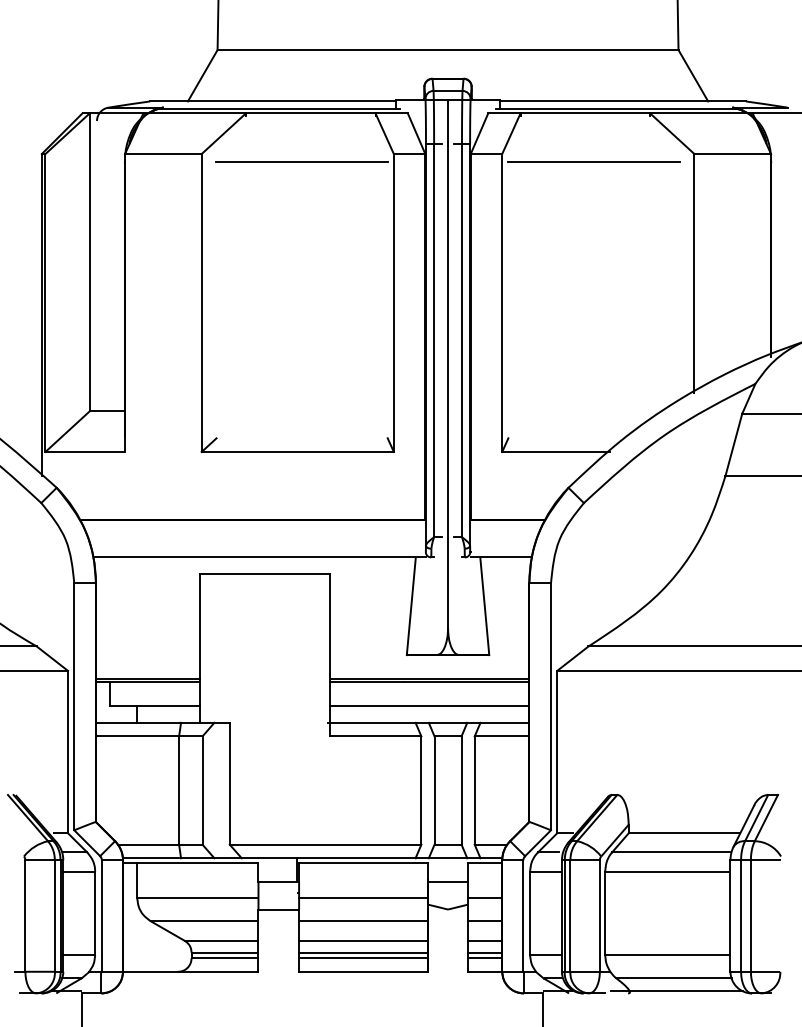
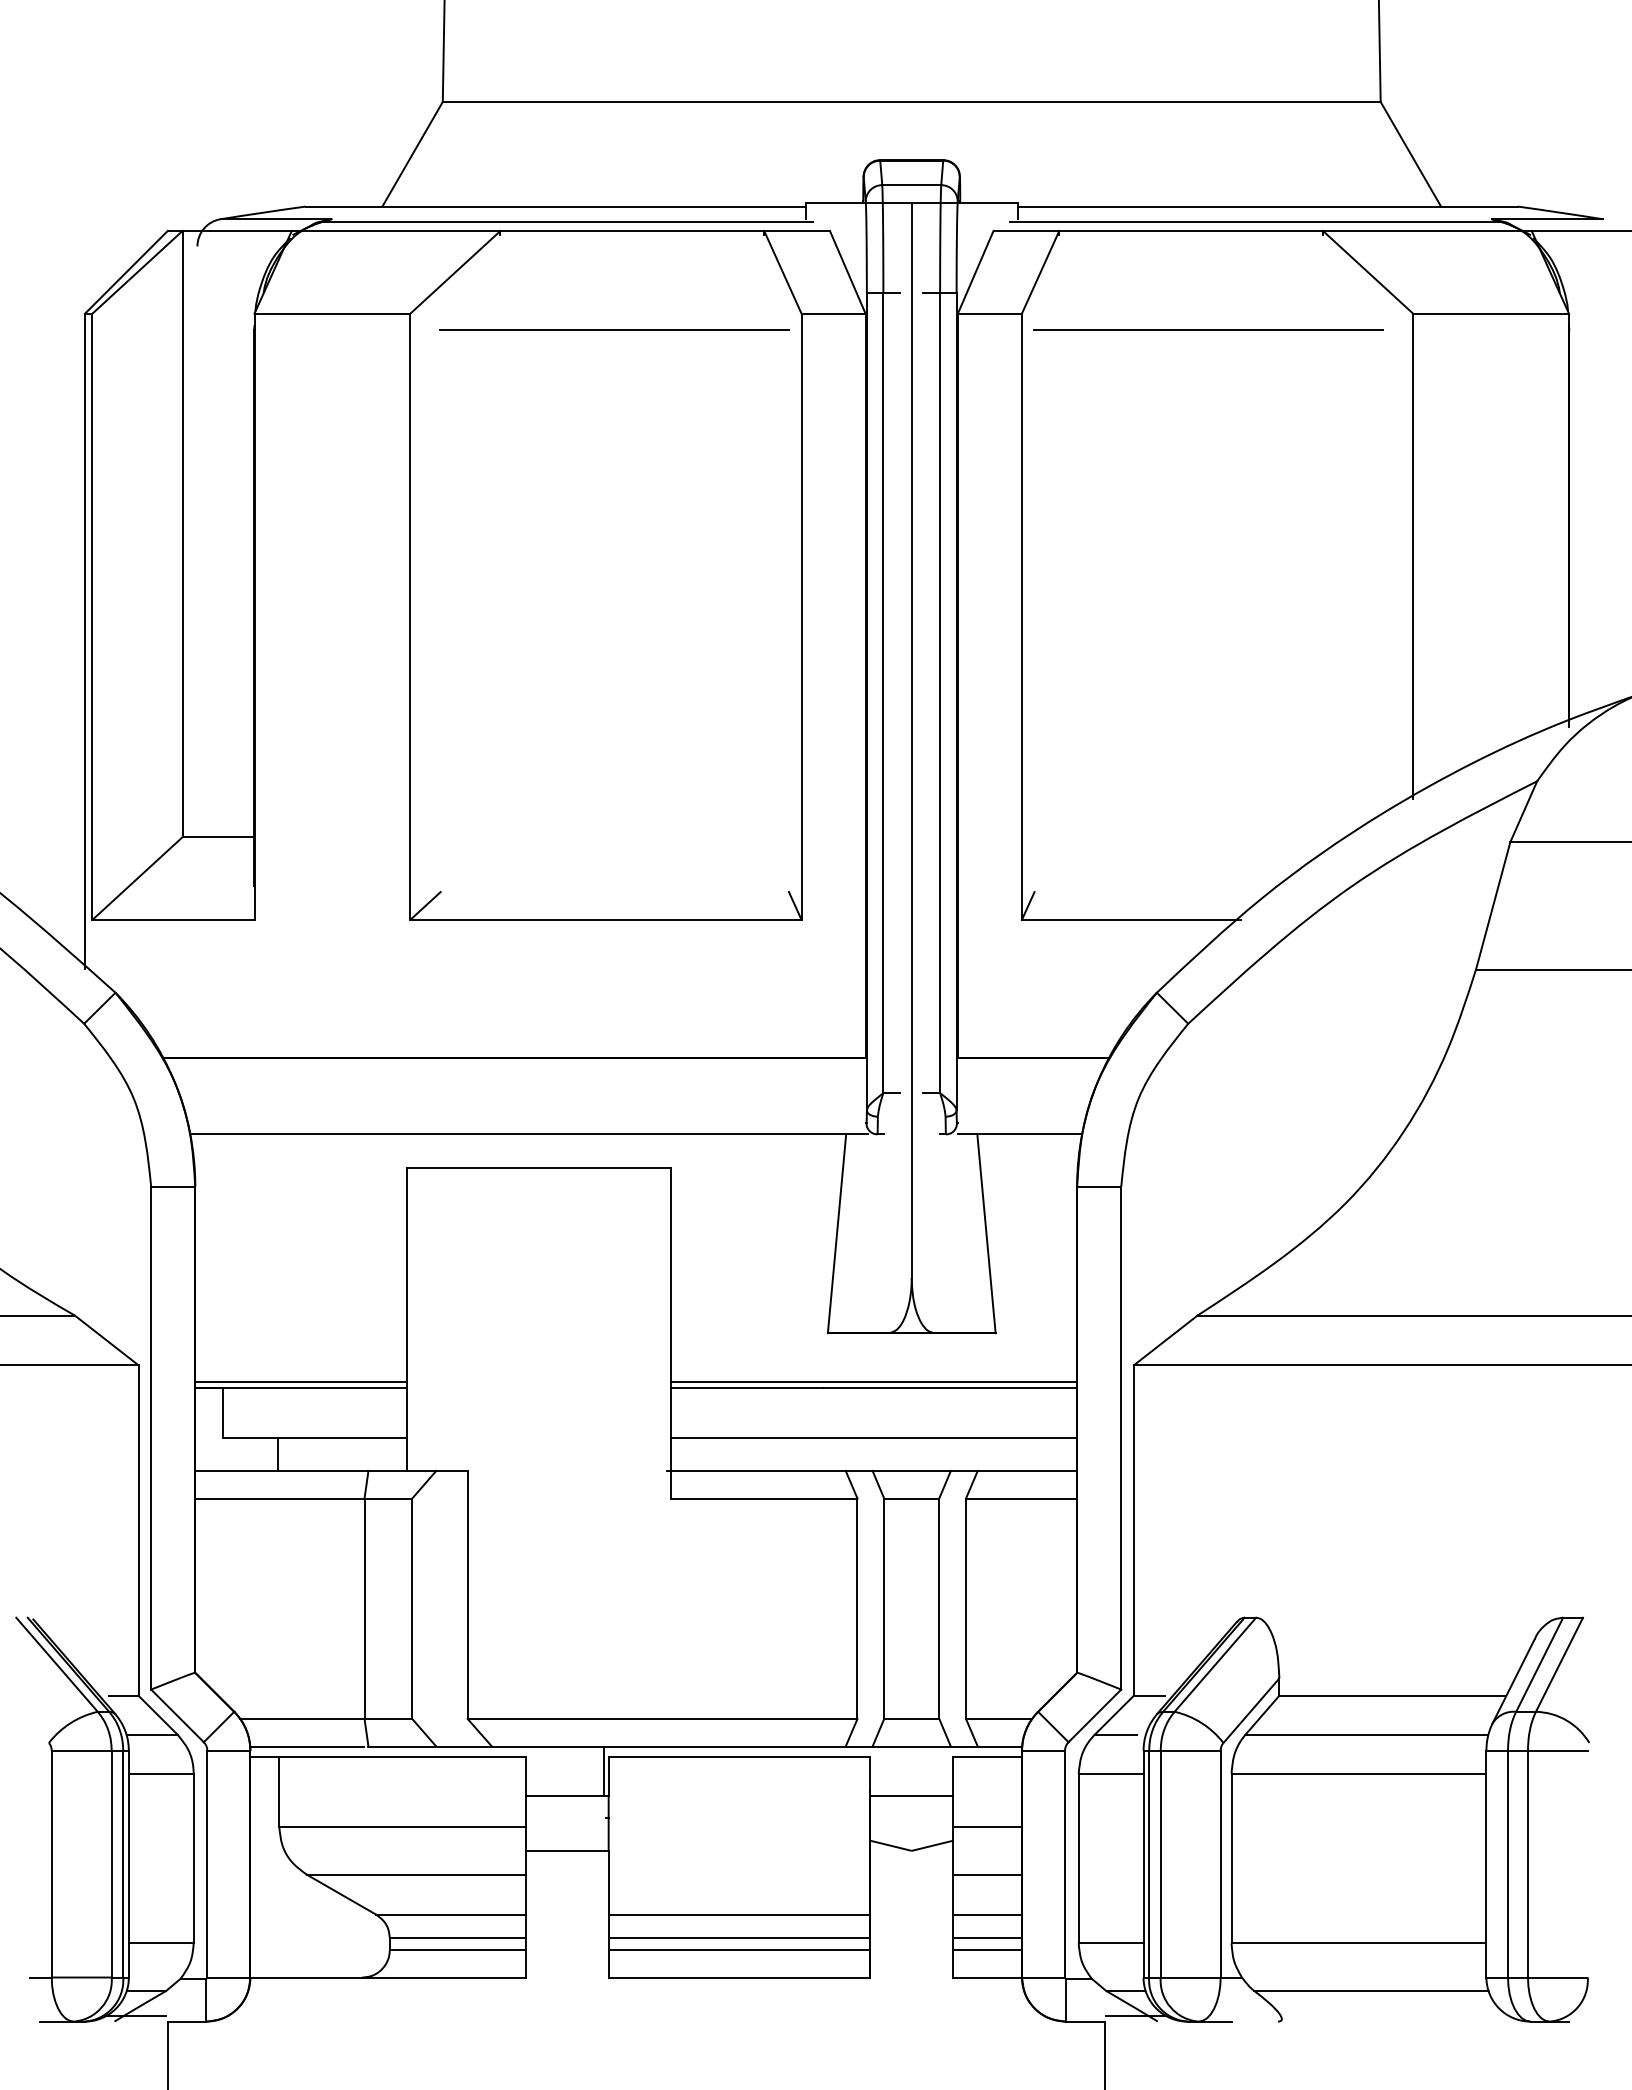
line: (363, 897) -> (739, 1826), removed
line: (363, 921) -> (739, 1875), removed
line: (676, 990) -> (1376, 2015), removed

